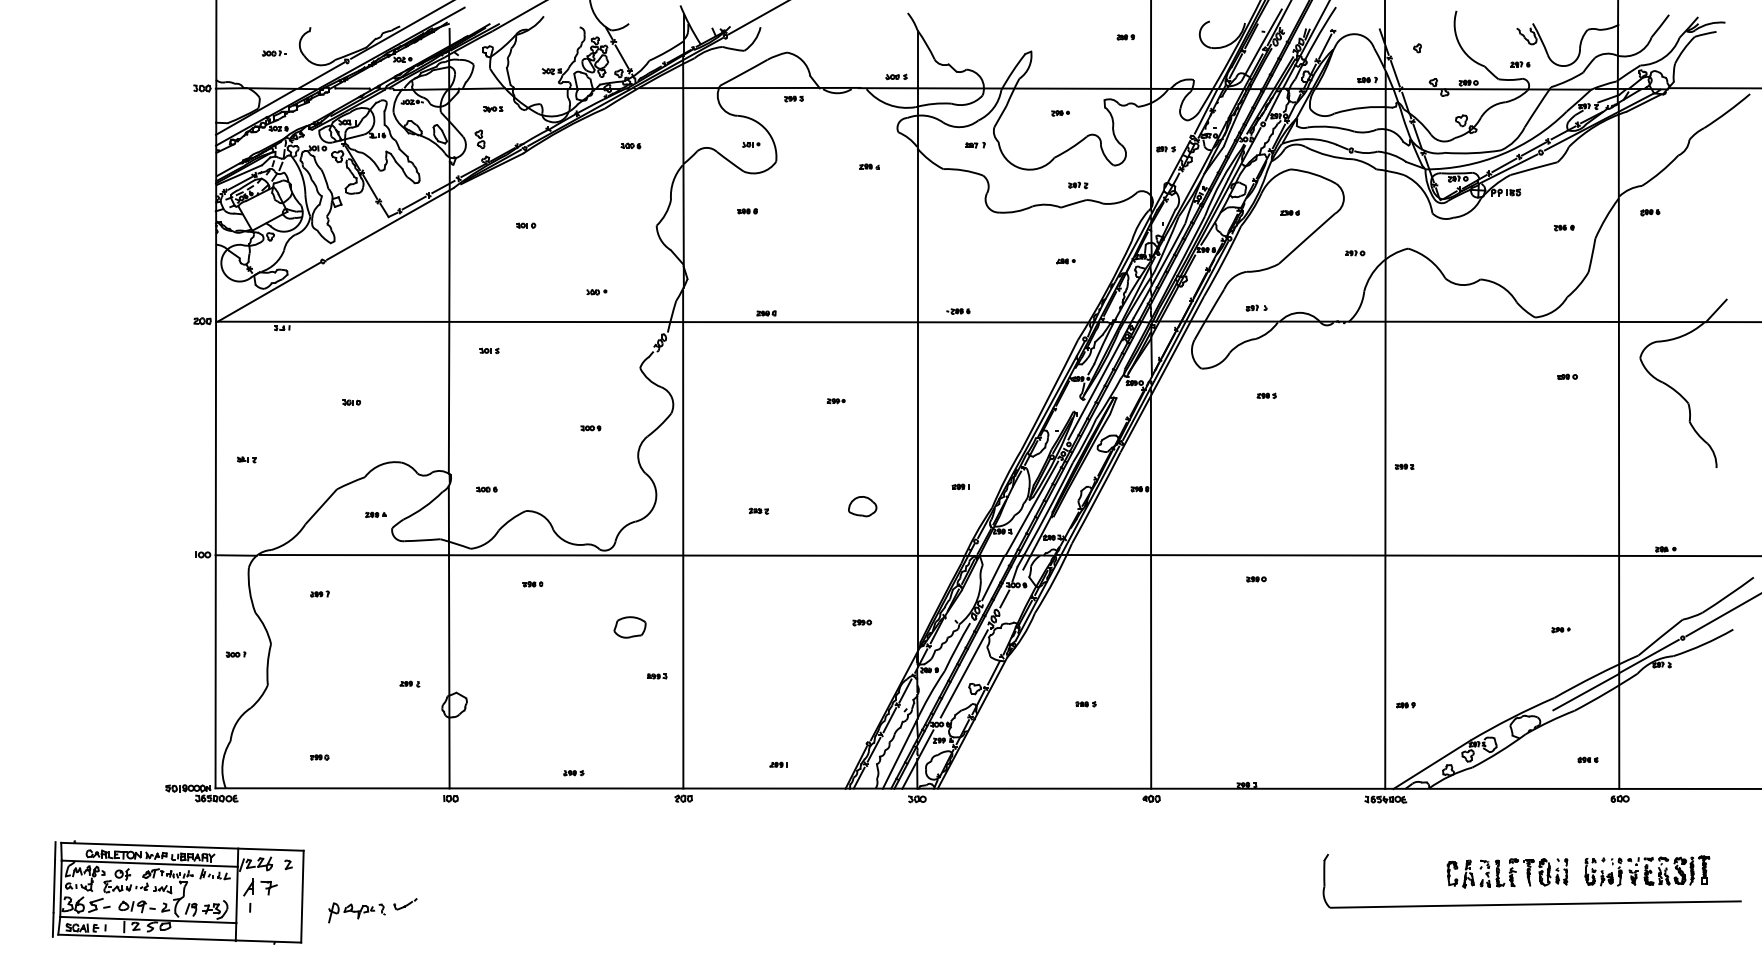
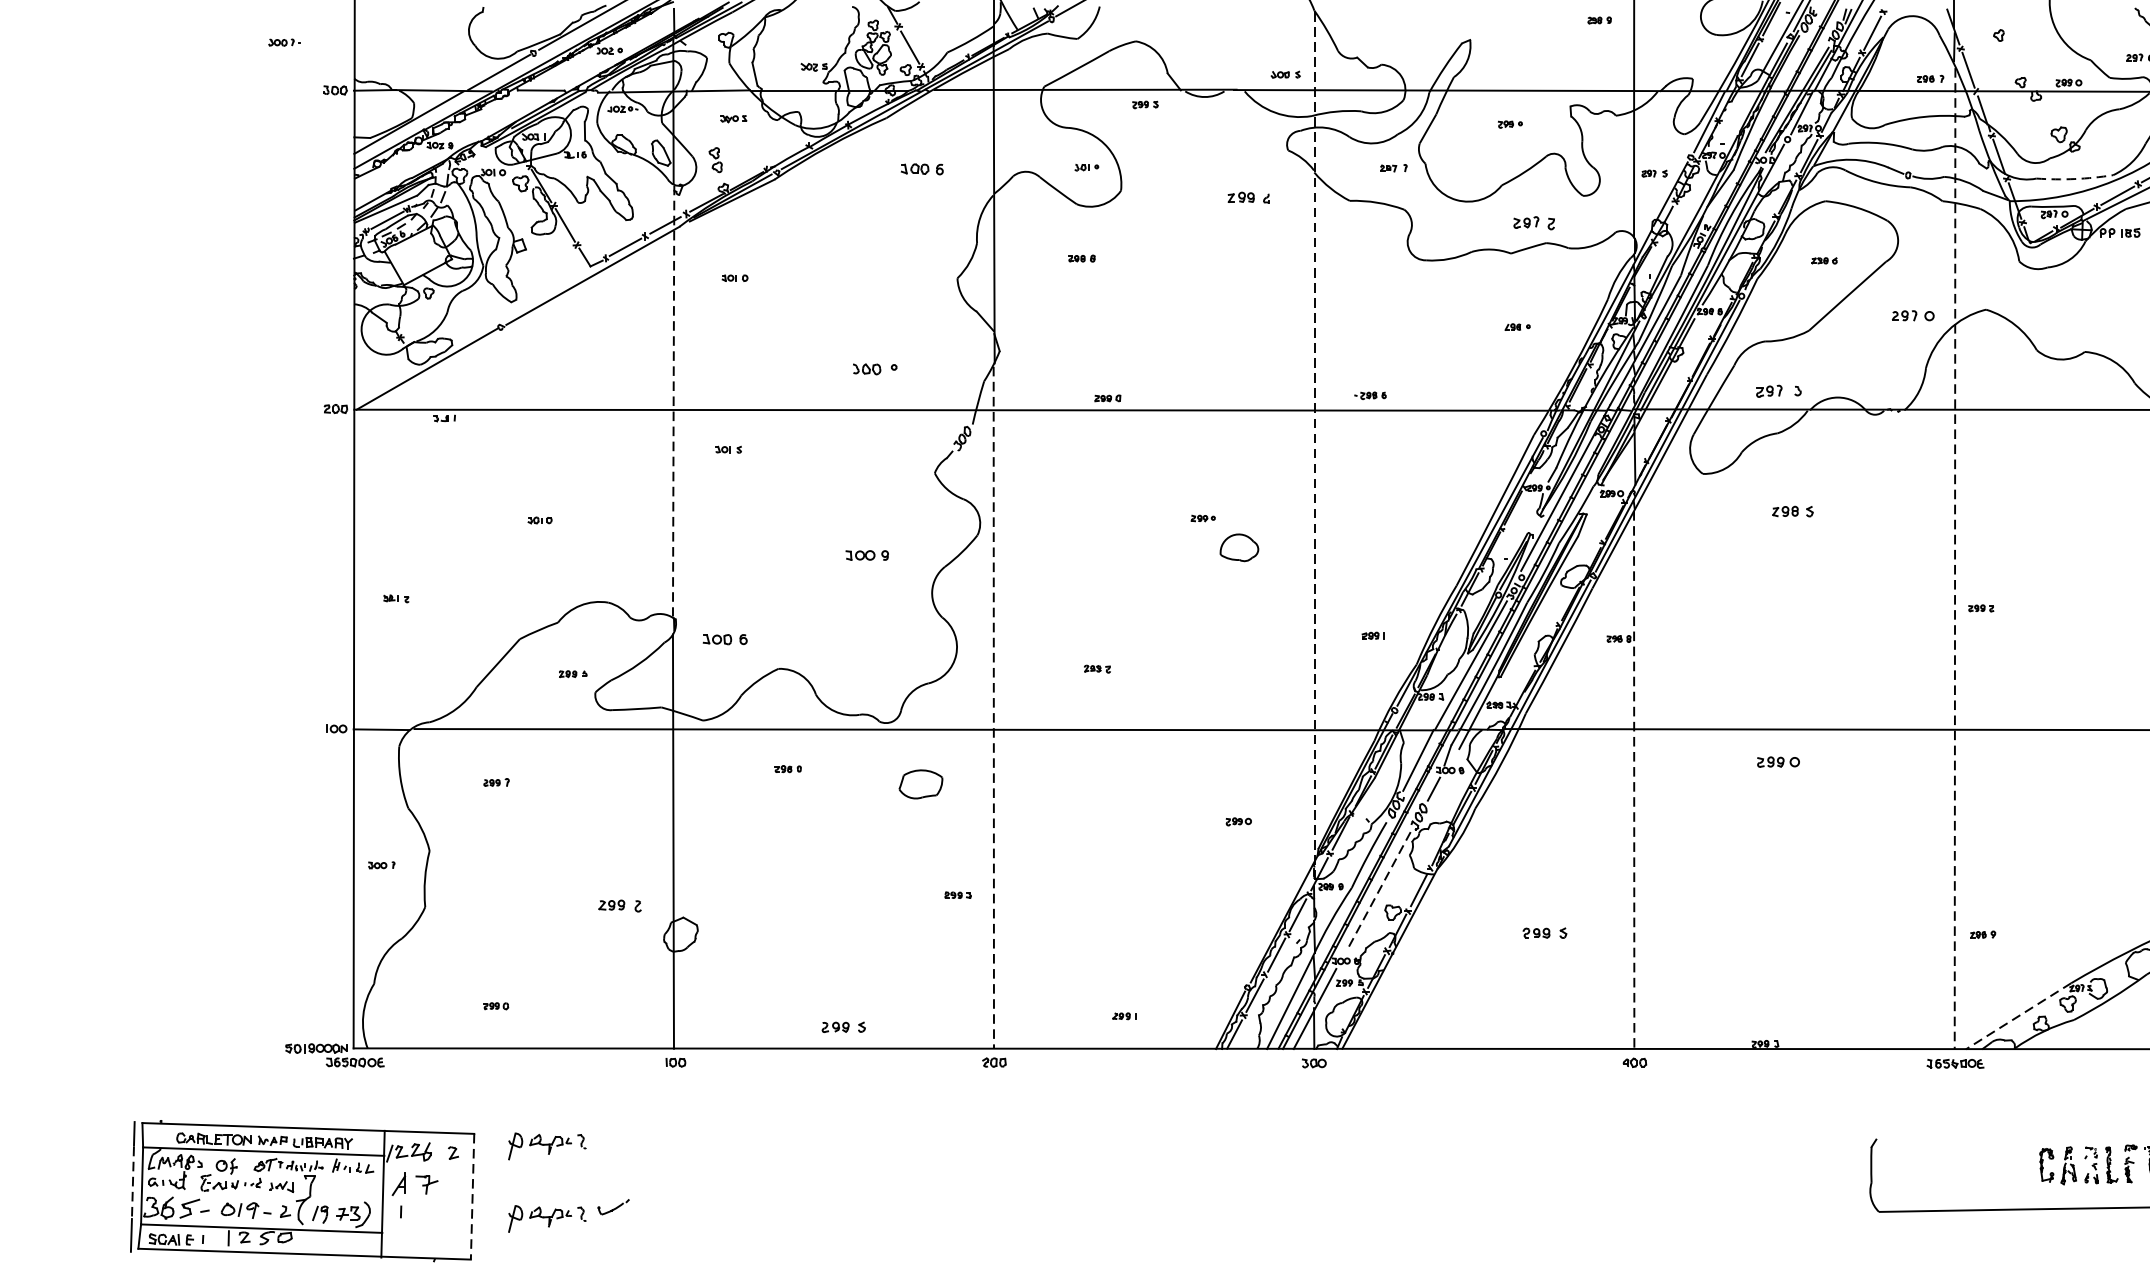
part: (274, 53) -> (285, 42), moved
part: (630, 145) -> (921, 168), size x1.6
arc: (1473, 153) -> (2075, 179), solid -> dashed
part: (869, 166) -> (1248, 197), size x1.6
part: (1078, 185) -> (1534, 223), size x1.6
part: (526, 225) -> (735, 278), moved
part: (1355, 253) -> (1914, 316), size x1.6
part: (596, 292) -> (875, 369), size x1.6
part: (1256, 307) -> (1778, 390), size x1.6
line: (449, 315) -> (673, 401), solid -> dashed
line: (917, 349) -> (1314, 447), solid -> dashed
part: (1266, 395) -> (1792, 510), size x1.6
part: (590, 428) -> (866, 555), size x1.6
line: (1385, 431) -> (1955, 559), solid -> dashed
part: (486, 489) -> (724, 639), size x1.6
part: (862, 506) -> (1239, 547), moved
line: (683, 539) -> (994, 707), solid -> dashed
part: (1256, 579) -> (1778, 762), size x1.6
line: (1151, 592) -> (1634, 780), solid -> dashed
part: (629, 627) -> (920, 784), moved
line: (964, 674) -> (1378, 892), solid -> dashed
part: (409, 683) -> (619, 904), size x1.6
part: (1085, 704) -> (1544, 933), size x1.6
line: (1431, 765) -> (2018, 1017), solid -> dashed
part: (573, 773) -> (843, 1028), size x1.6
part: (356, 859) -> (546, 1145), added
line: (54, 886) -> (133, 1182), solid -> dashed
line: (302, 896) -> (472, 1196), solid -> dashed

